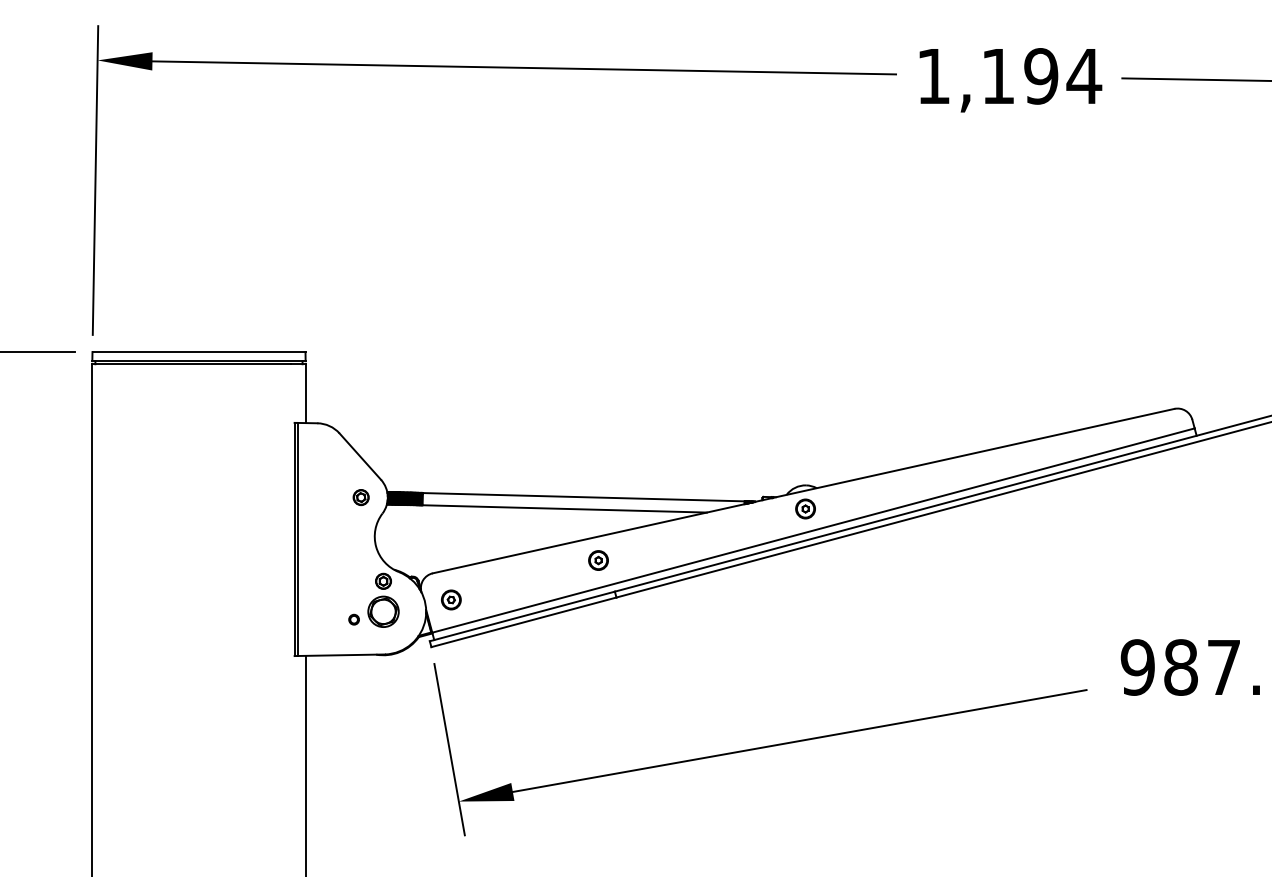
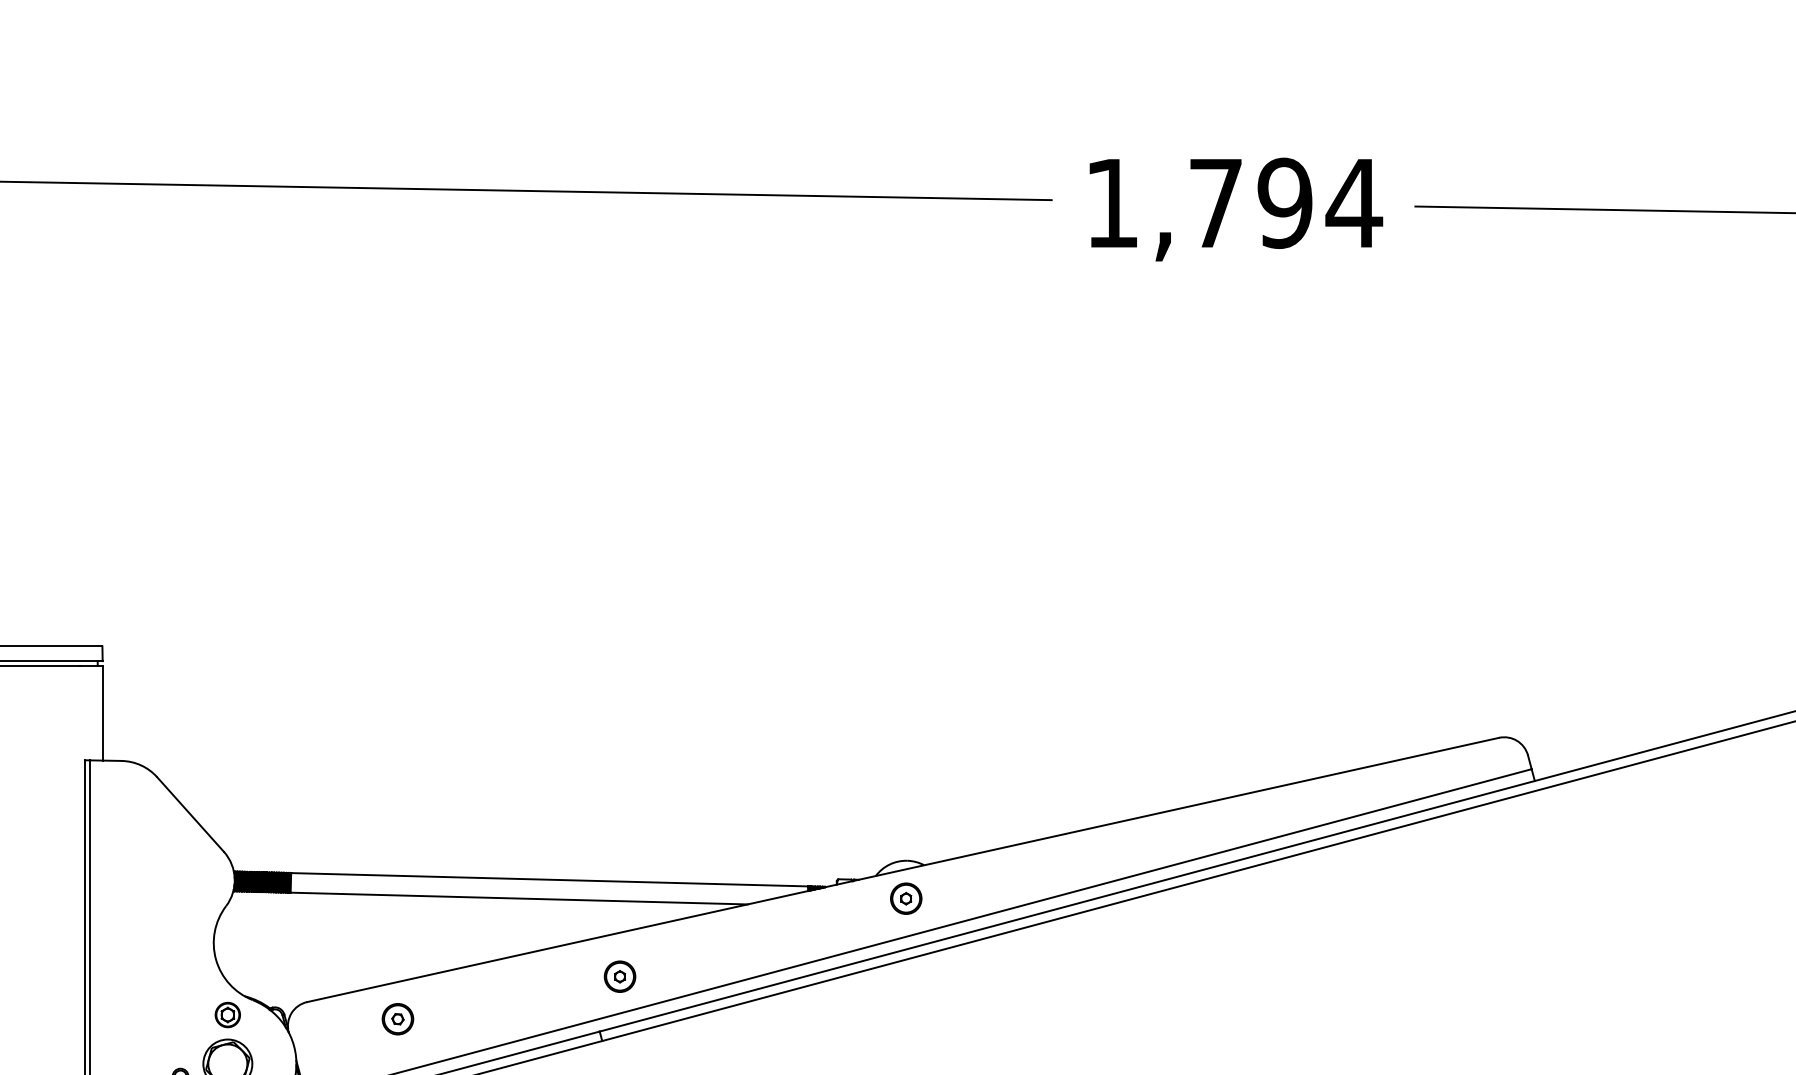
text: (998, 76) -> (1216, 203), 1,194 -> 1,794
part: (360, 497) -> (190, 880), removed
part: (598, 560) -> (620, 976), moved
part: (451, 599) -> (398, 1018), moved

